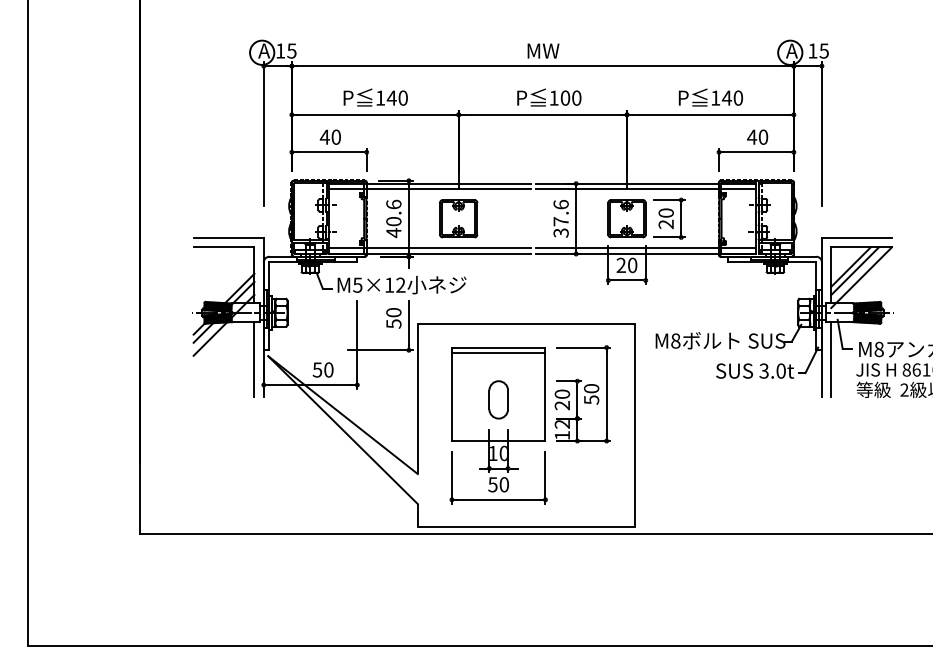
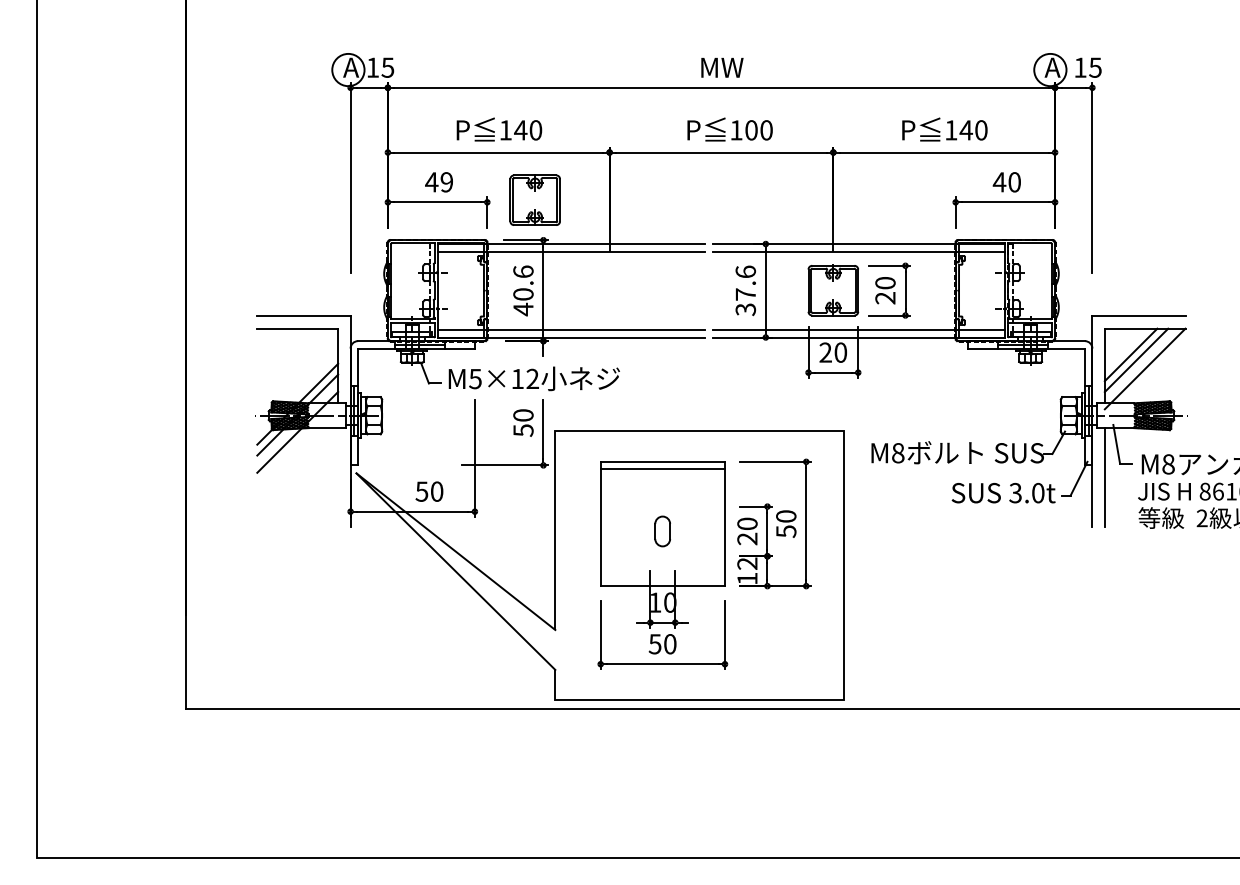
text: (335, 136) -> (445, 181), 40 -> 49
part: (458, 218) -> (534, 199), moved
line: (254, 359) -> (338, 477), removed
part: (498, 399) -> (662, 530), size x0.6

